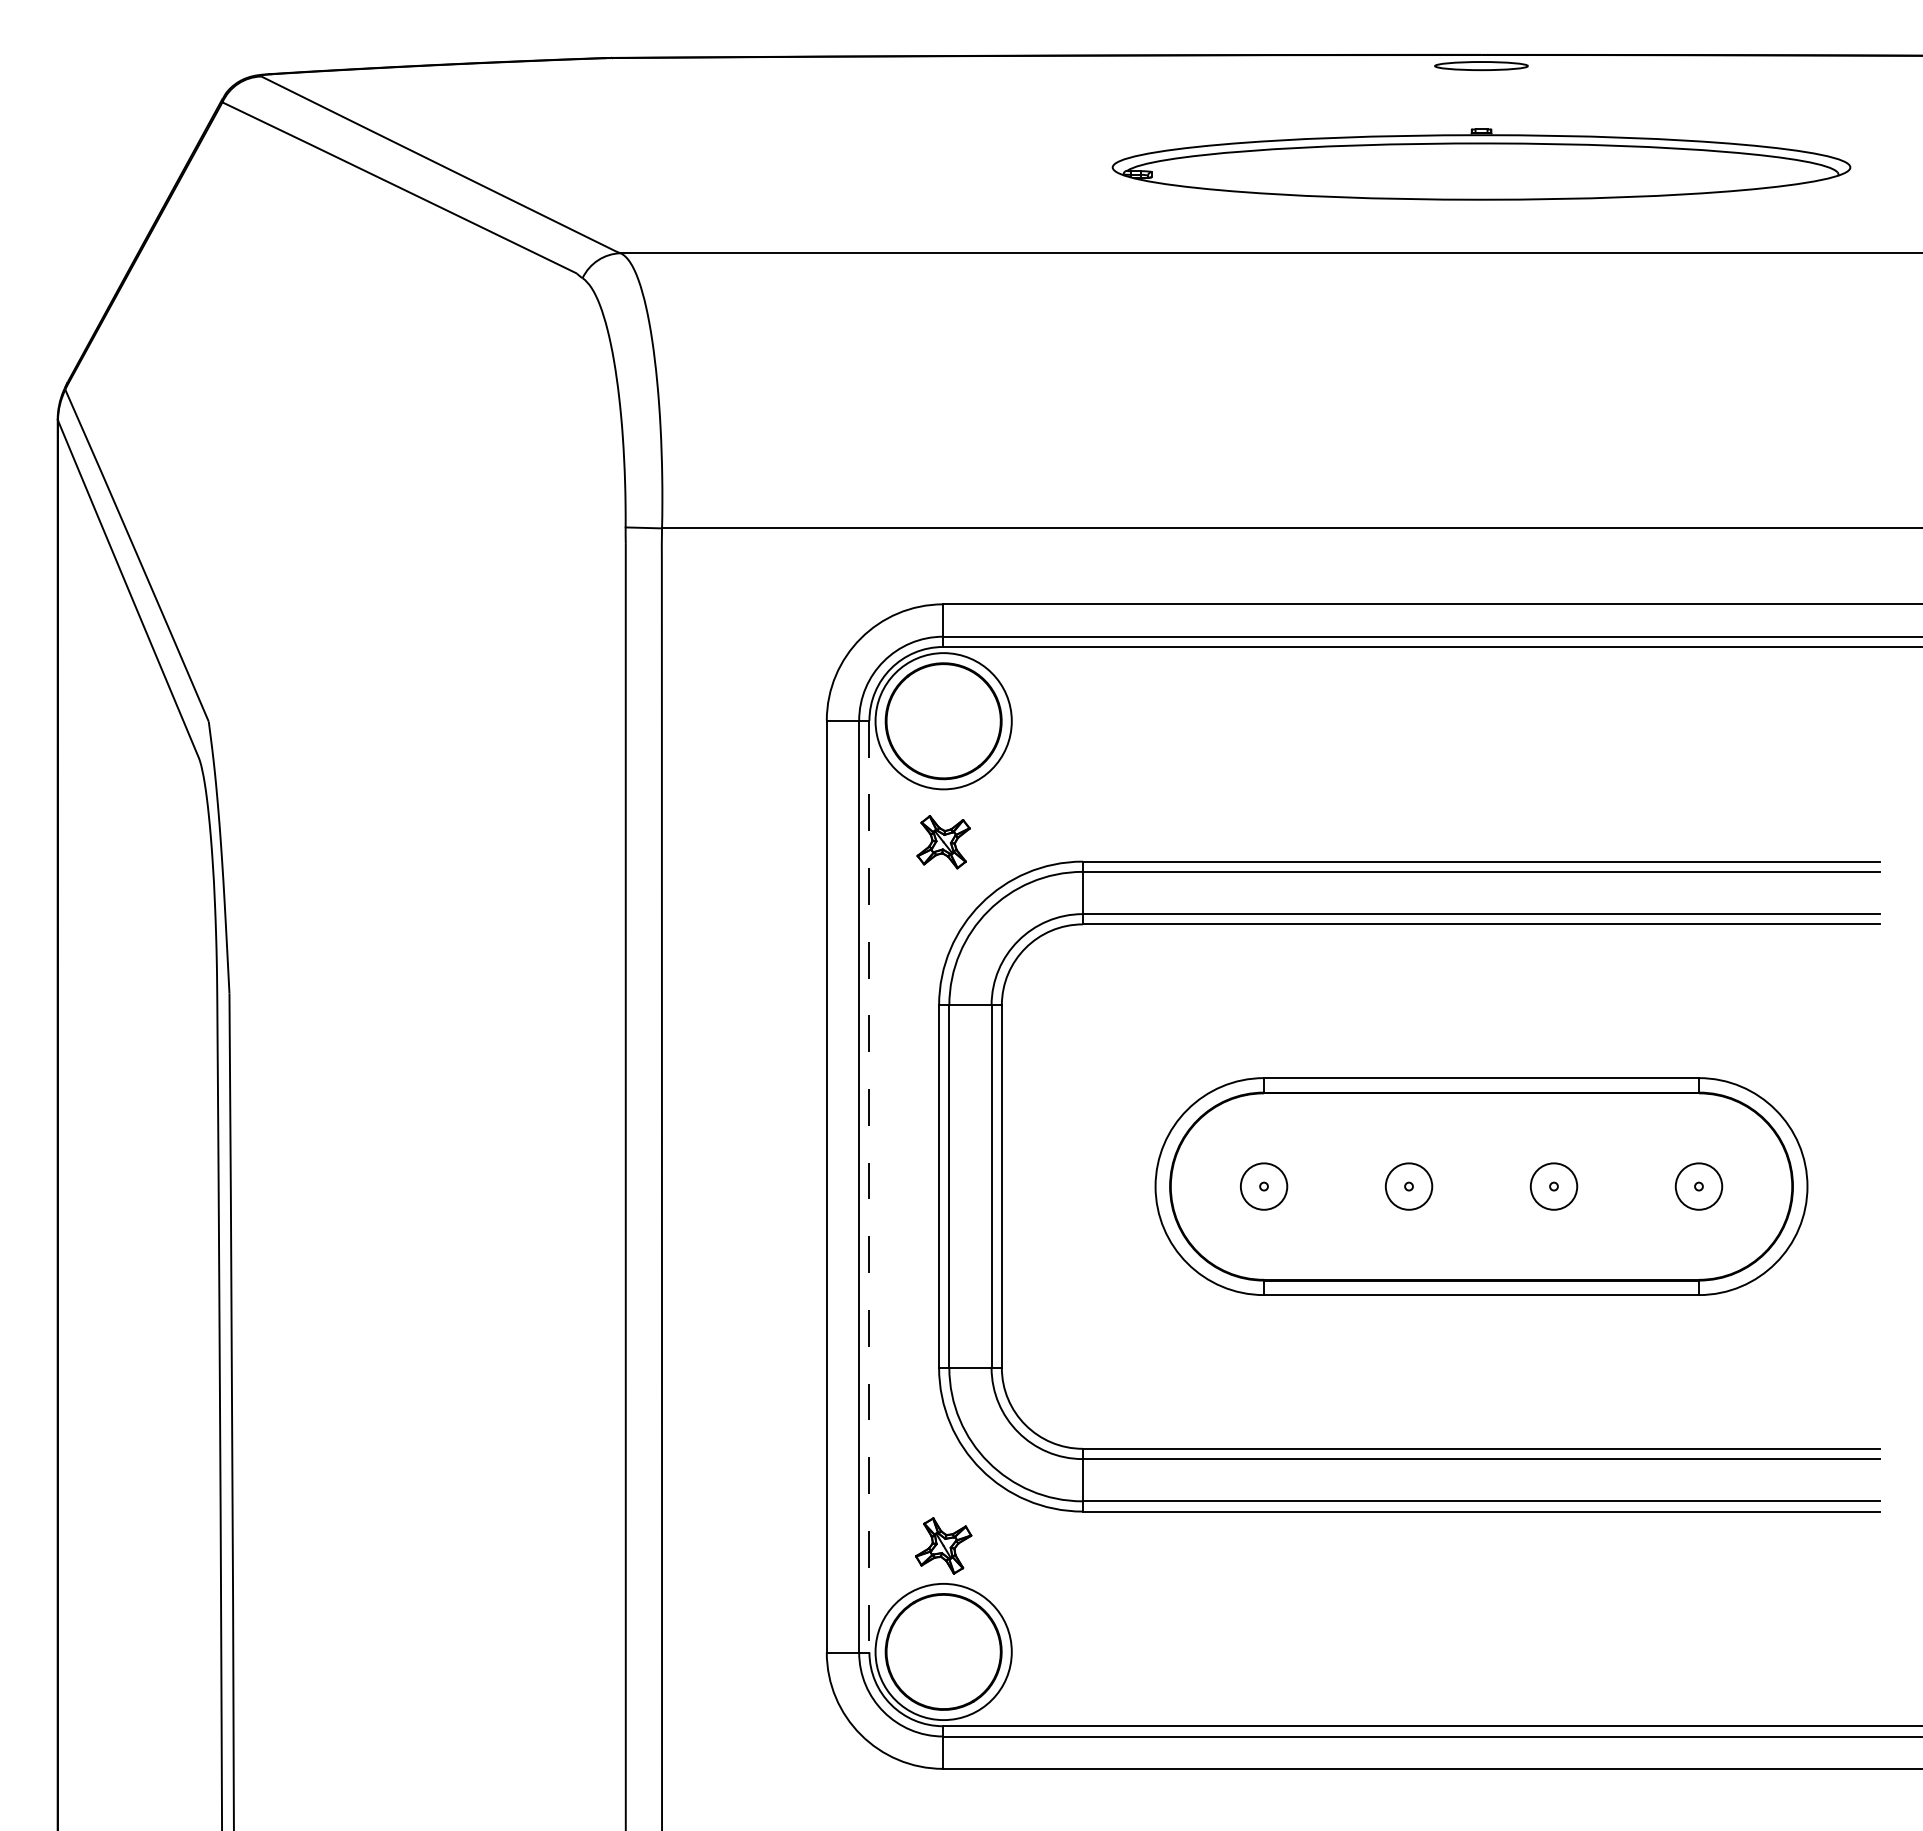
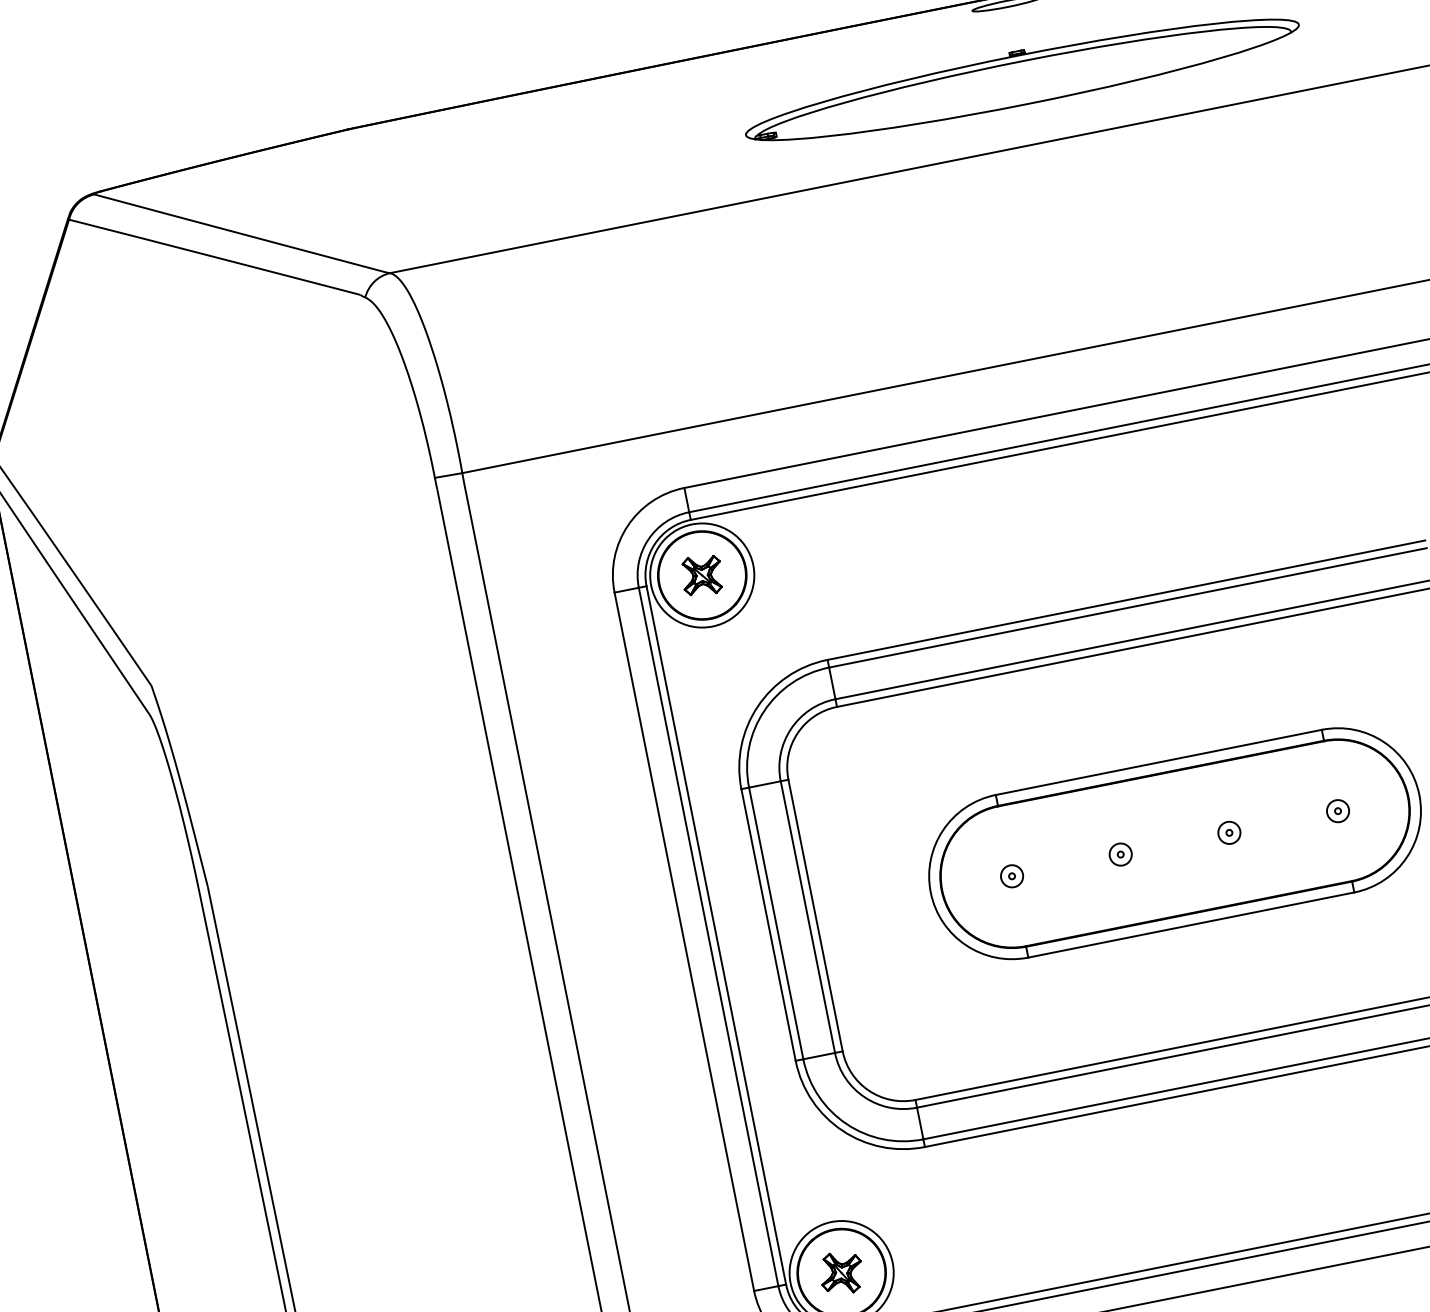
part: (943, 842) -> (702, 575), moved
line: (869, 1186) -> (716, 935), dashed -> solid
circle: (1263, 1186) -> (1011, 876), size x0.62
circle: (1408, 1186) -> (1120, 854), size x0.62
circle: (1553, 1186) -> (1229, 832), size x0.62
circle: (1698, 1186) -> (1337, 811), size x0.62
part: (943, 1545) -> (841, 1272), moved

